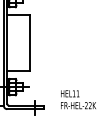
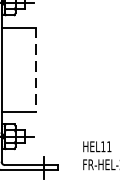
line: (29, 43) -> (35, 70), solid -> dashed

